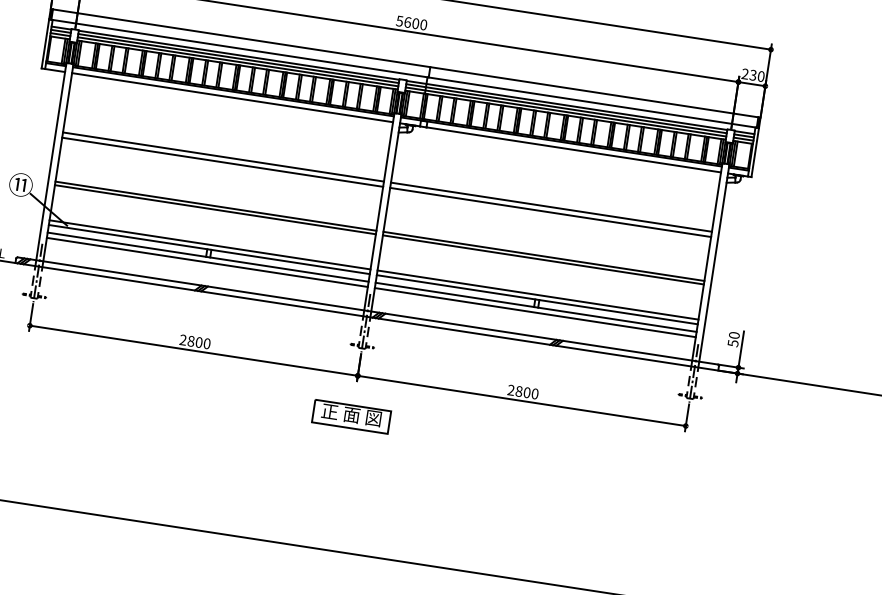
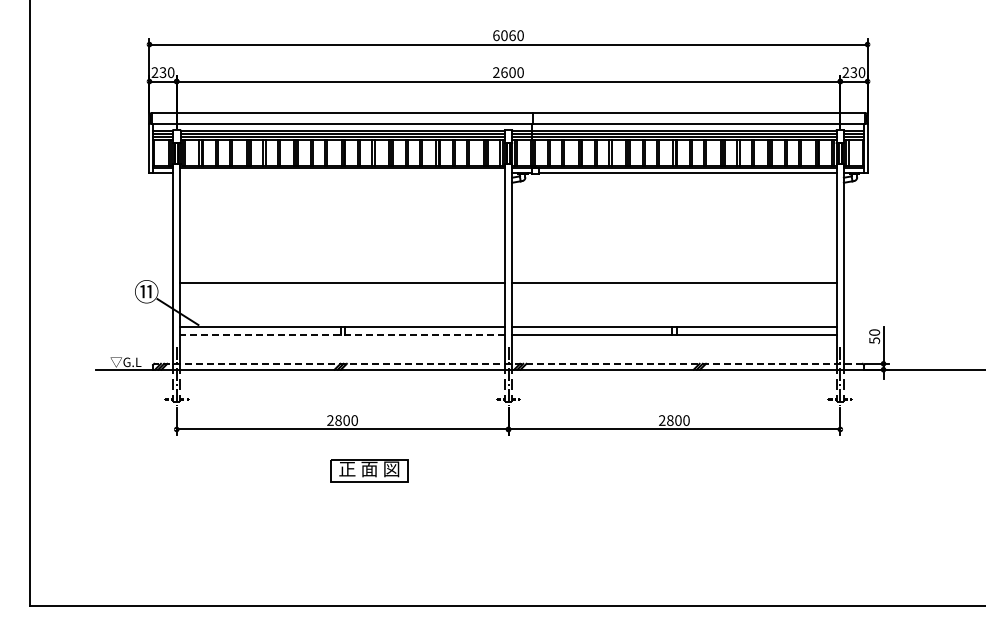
text: (399, 21) -> (496, 72), 5600 -> 2600
line: (232, 97) -> (342, 173), removed
line: (223, 157) -> (342, 233), removed
line: (222, 161) -> (342, 238), removed
line: (551, 207) -> (674, 233), removed
line: (215, 209) -> (342, 286), removed
line: (550, 212) -> (674, 238), removed
line: (209, 244) -> (342, 322), removed
line: (208, 256) -> (342, 334), solid -> dashed
line: (543, 259) -> (674, 286), removed
line: (207, 262) -> (342, 340), removed
line: (538, 295) -> (674, 322), removed
line: (367, 310) -> (508, 363), solid -> dashed
line: (535, 313) -> (674, 340), removed
part: (351, 416) -> (369, 470), moved

